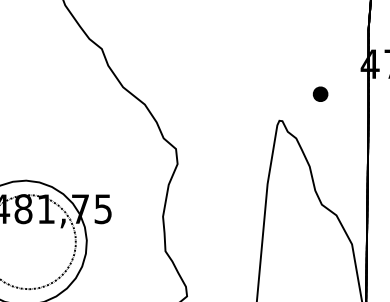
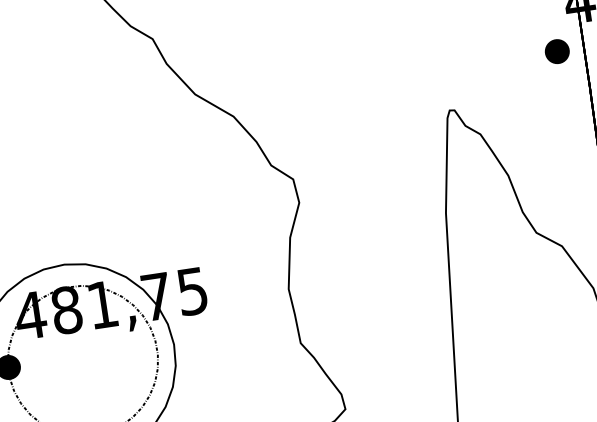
part: (320, 93) -> (556, 50), moved

